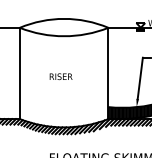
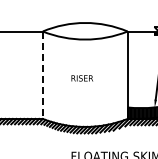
line: (19, 73) -> (42, 75), solid -> dashed

